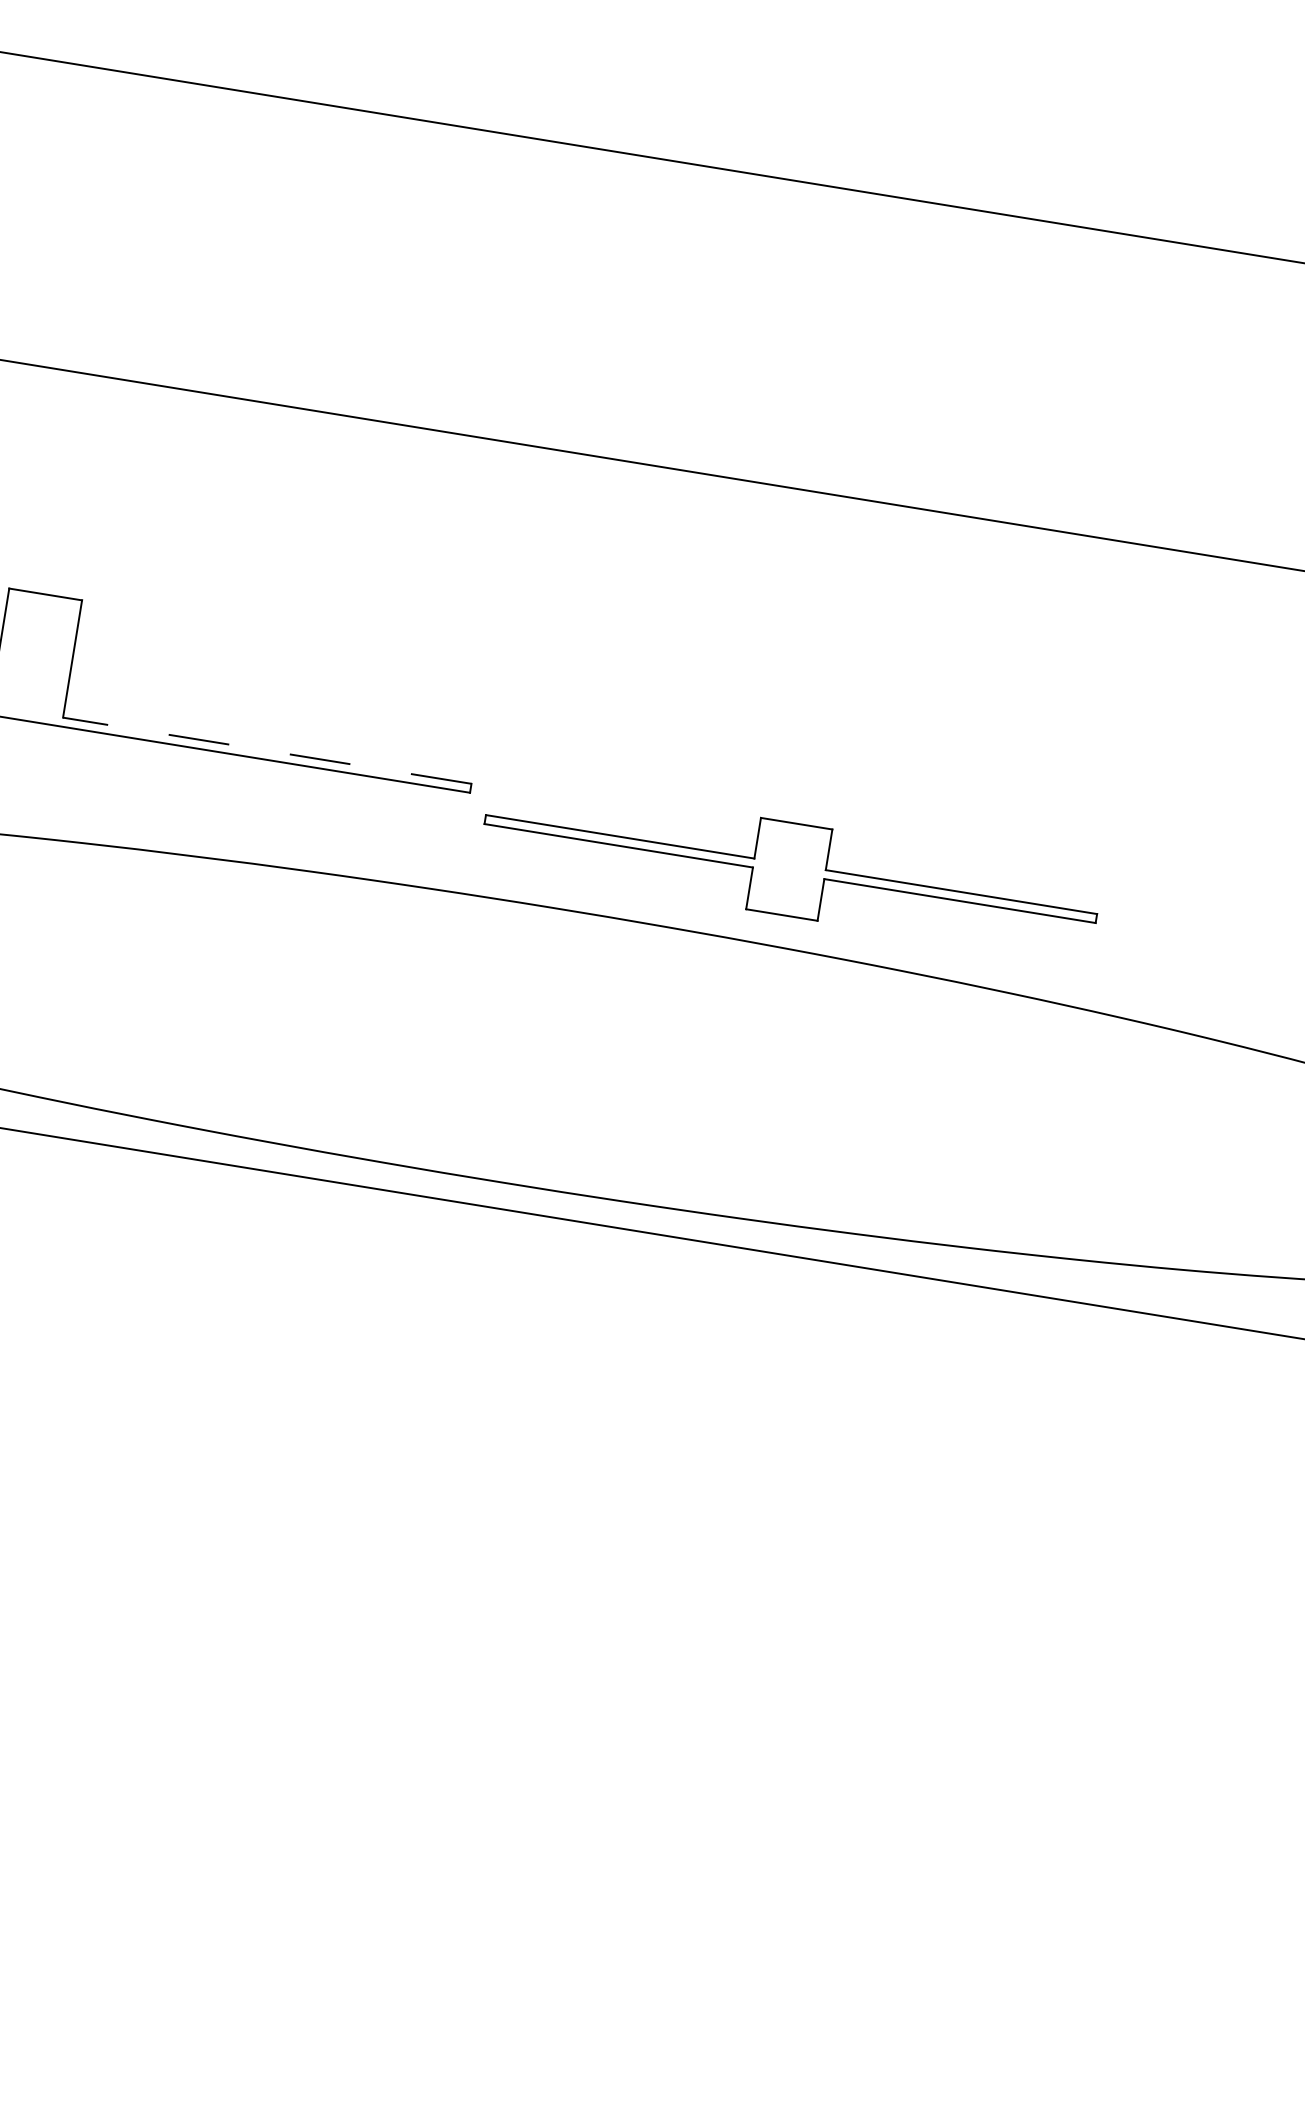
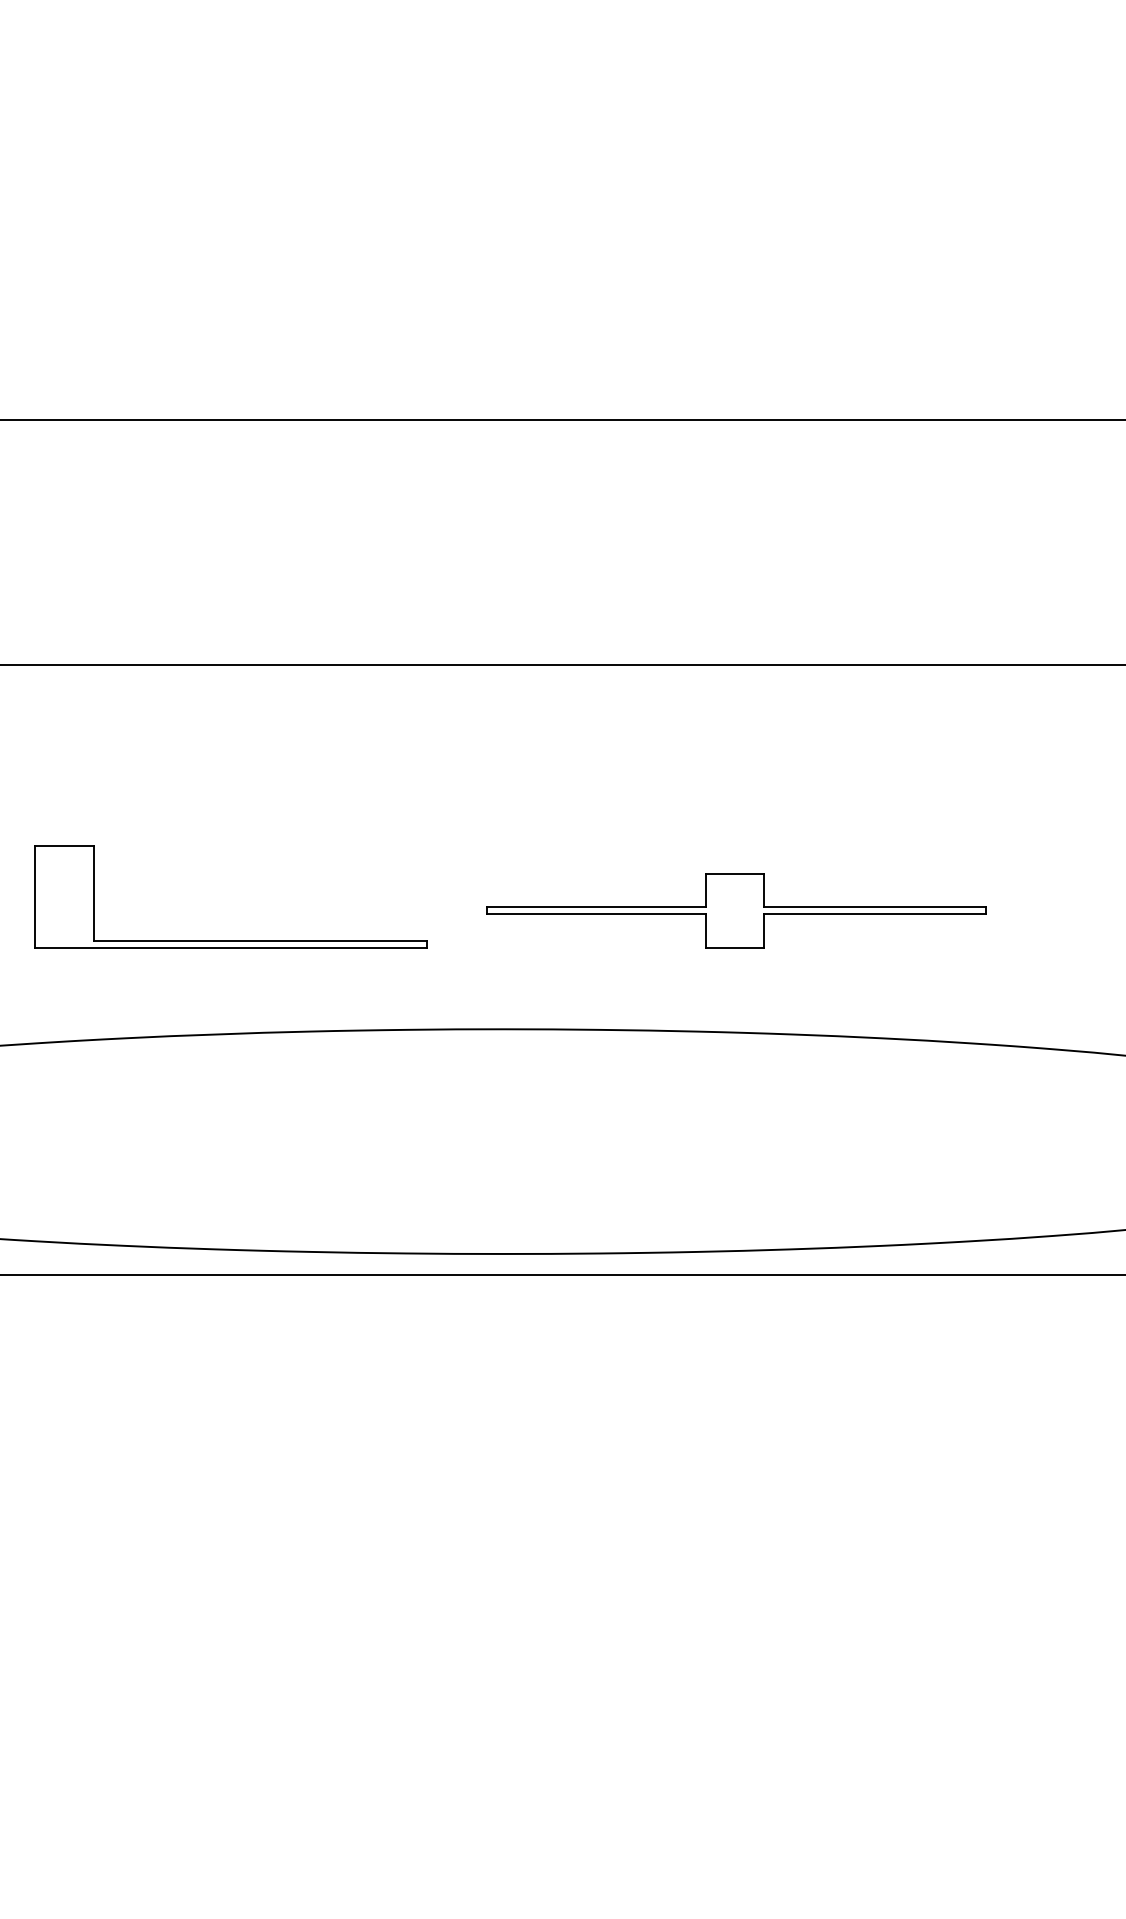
line: (266, 750) -> (259, 941), dashed -> solid
part: (790, 868) -> (736, 910), moved

